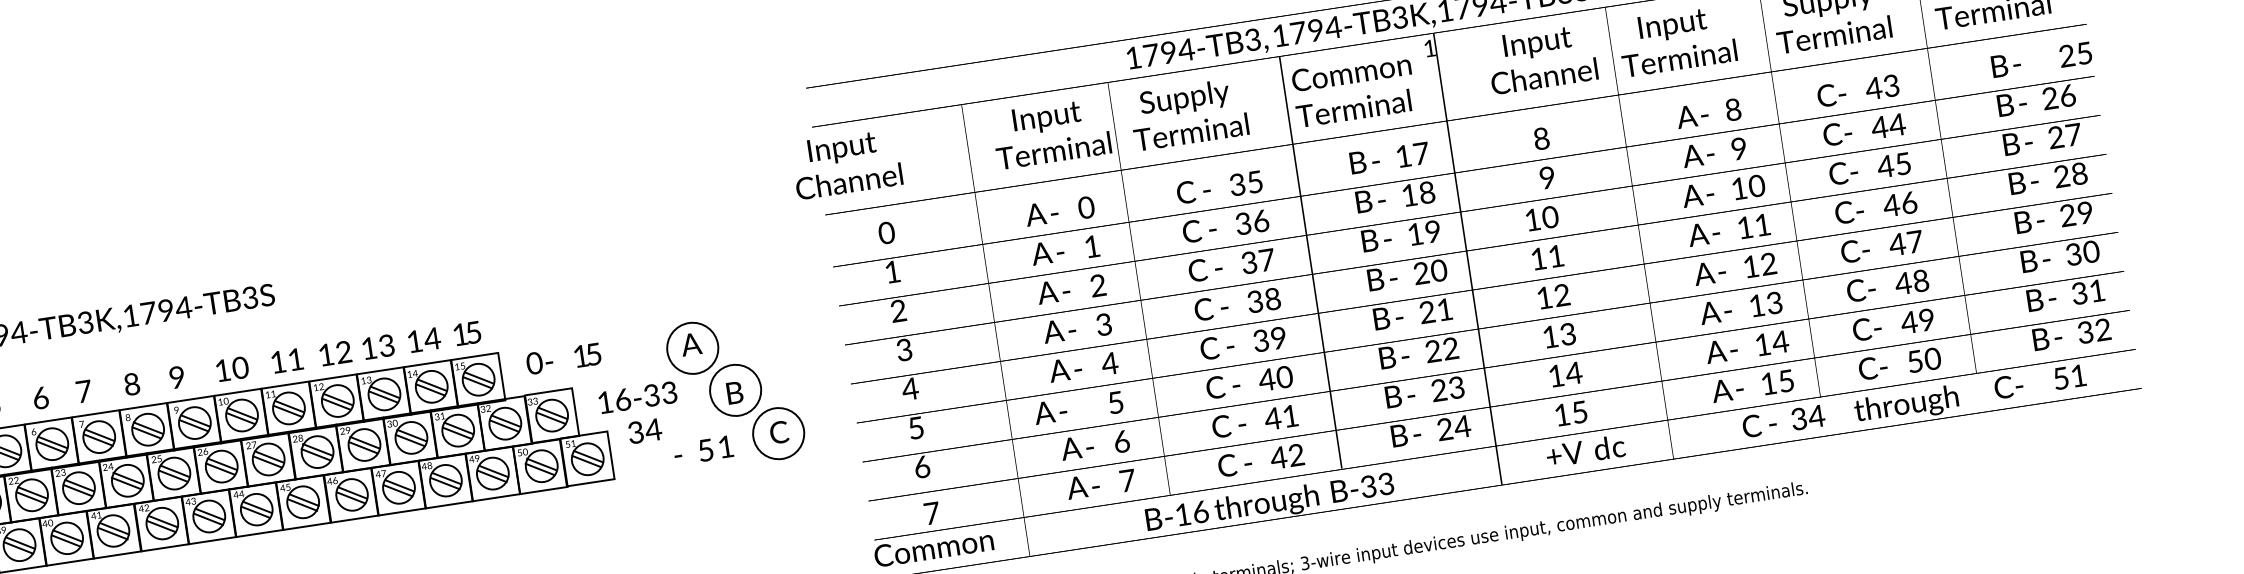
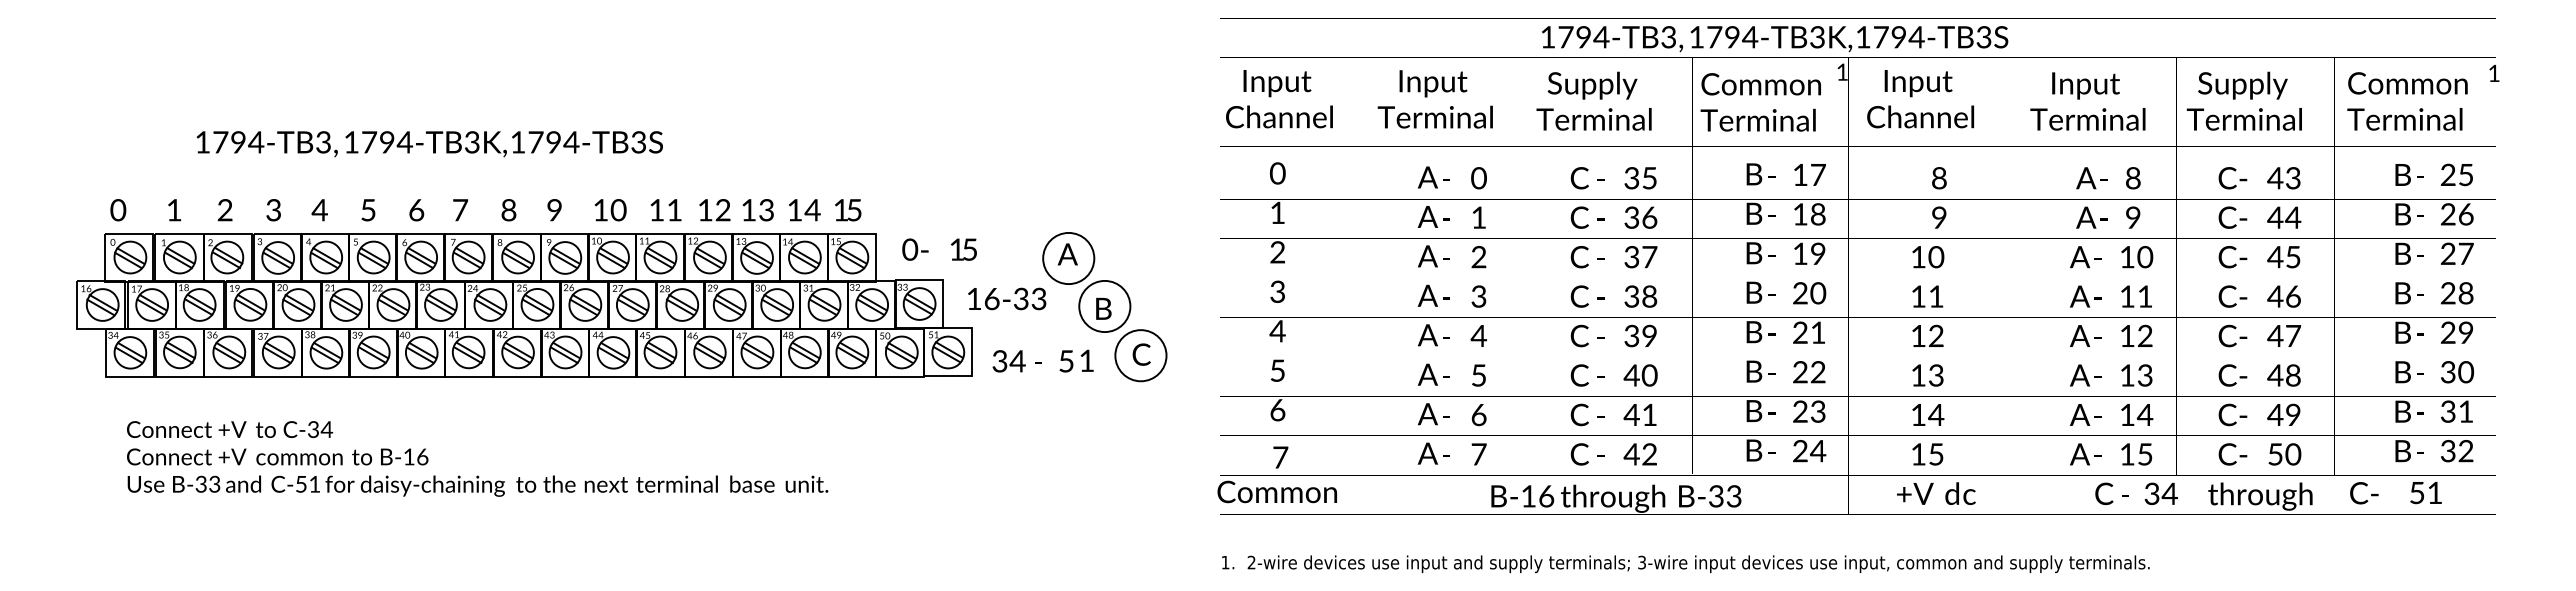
text: (2075, 54) -> (2456, 174), moved
text: (1541, 59) -> (1920, 99), moved
text: (1050, 133) -> (1434, 99), moved
text: (846, 164) -> (1279, 99), moved
text: (1049, 411) -> (1433, 374), moved
text: (644, 431) -> (1008, 361), moved

